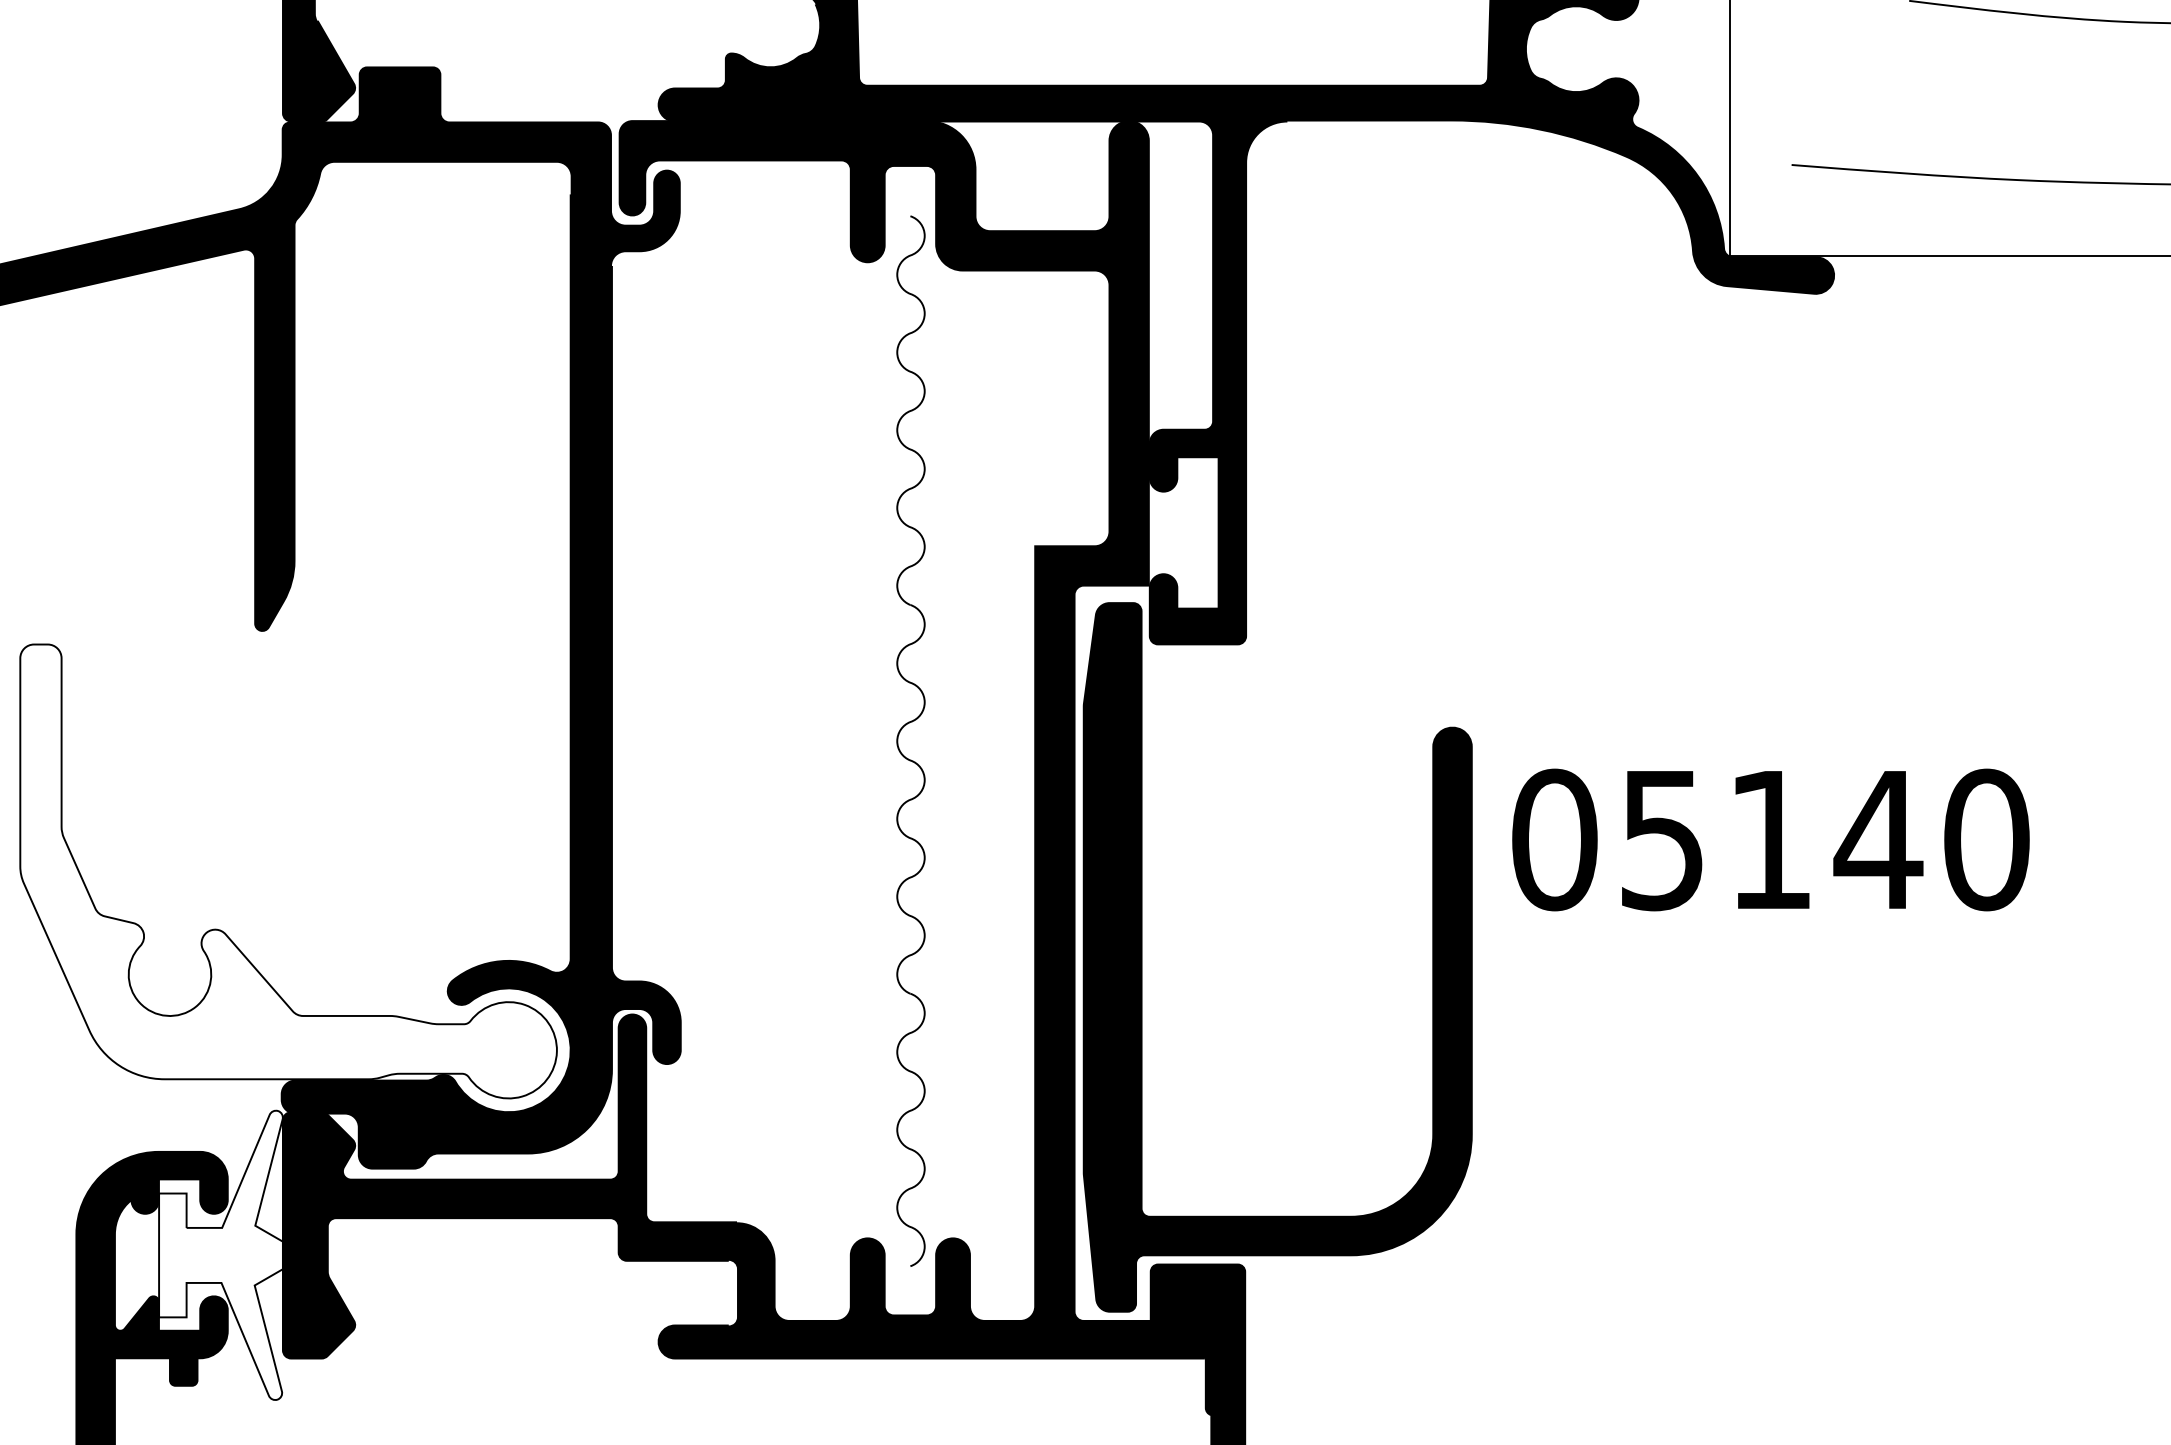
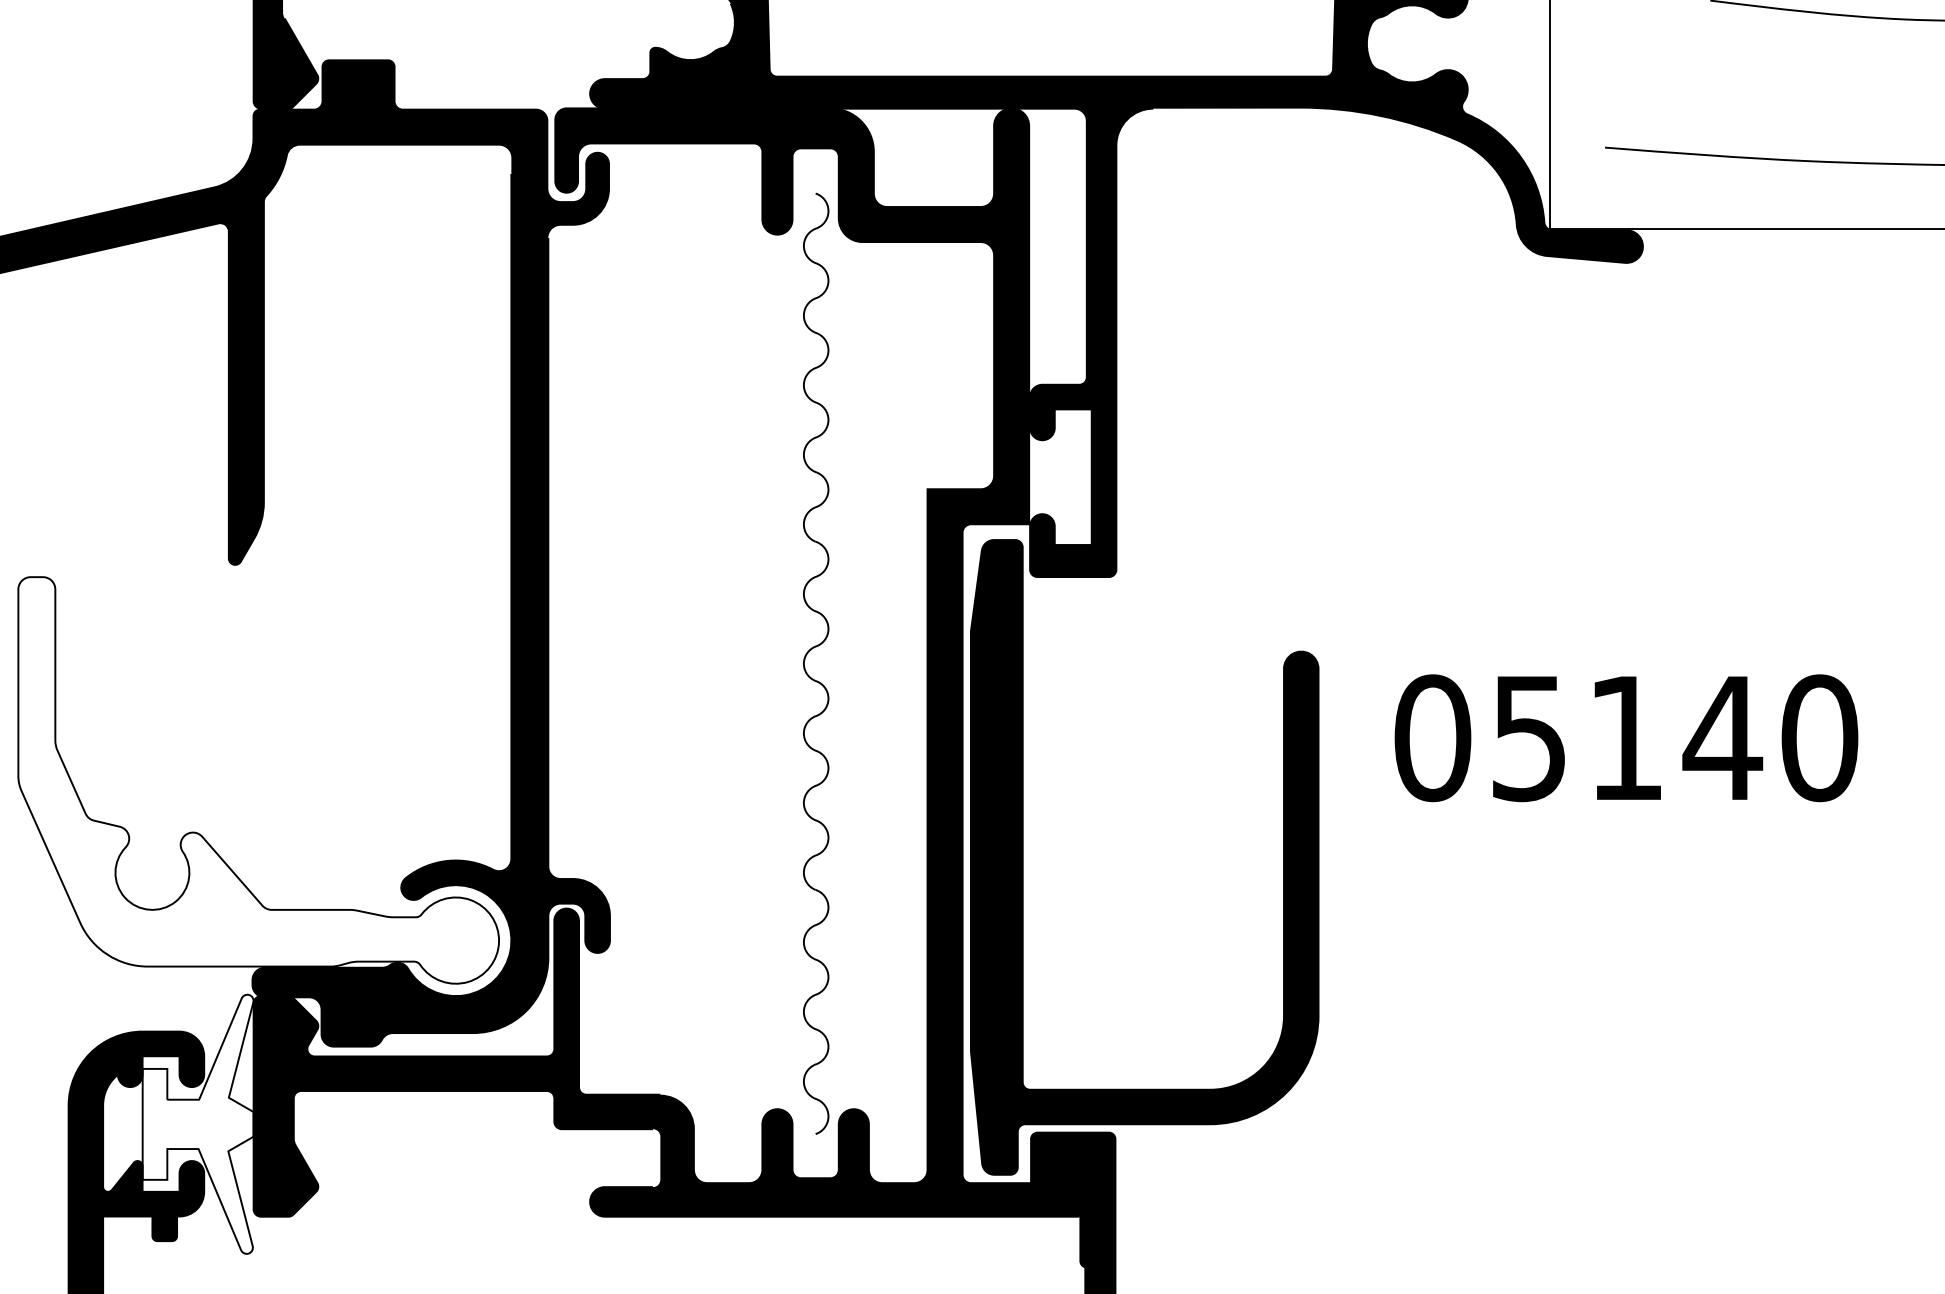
text: (1770, 840) -> (1626, 738), moved

